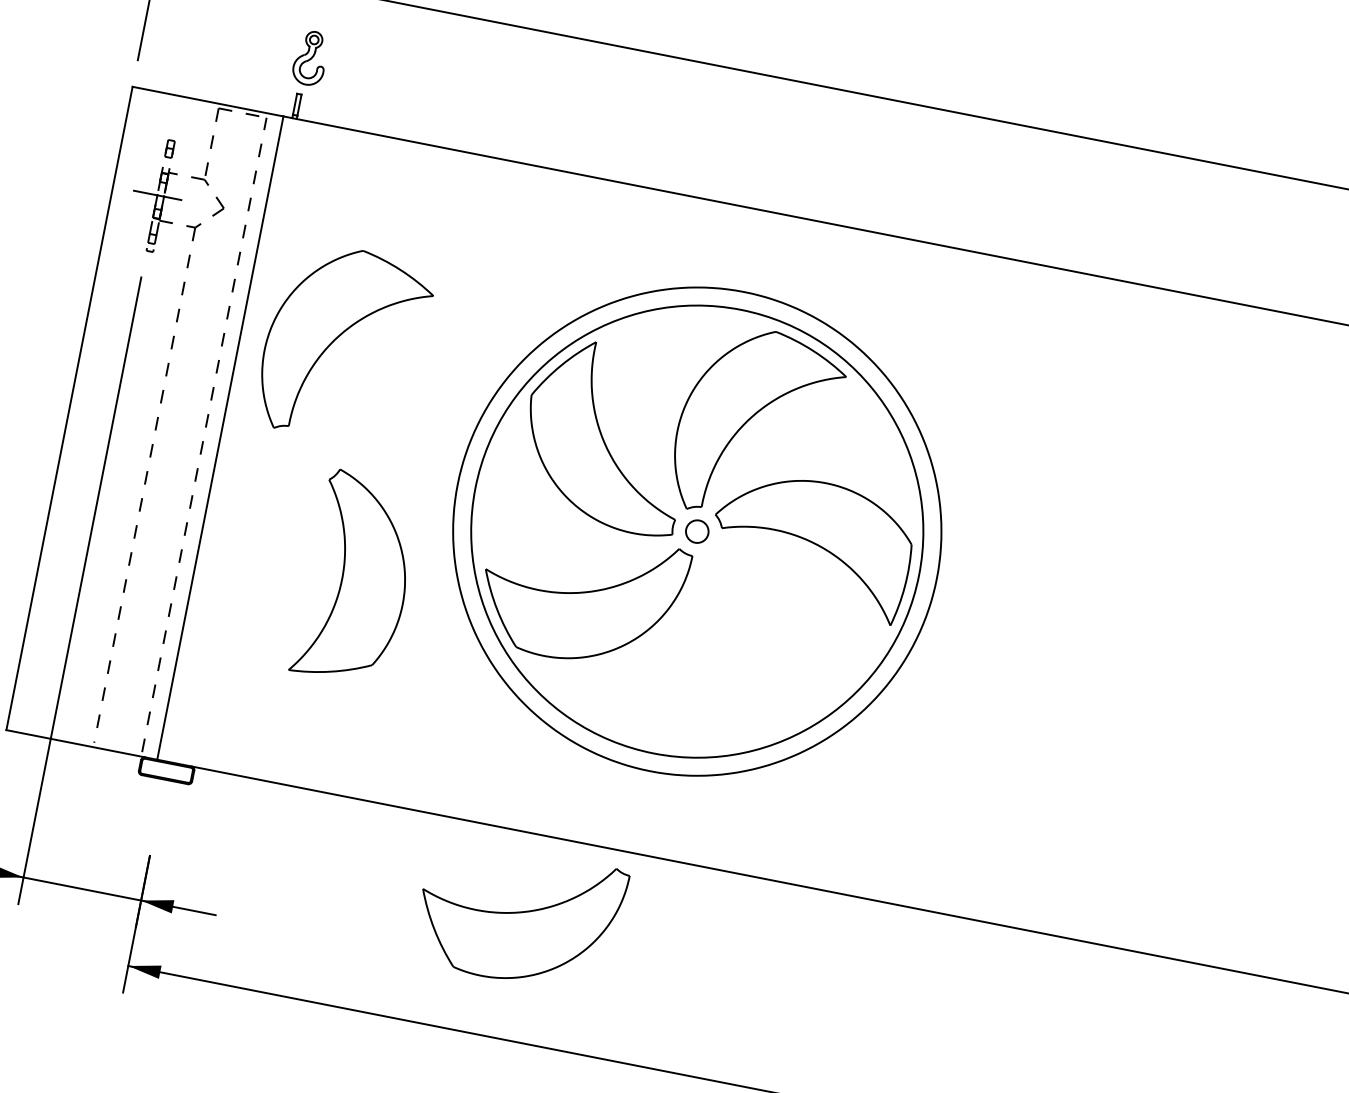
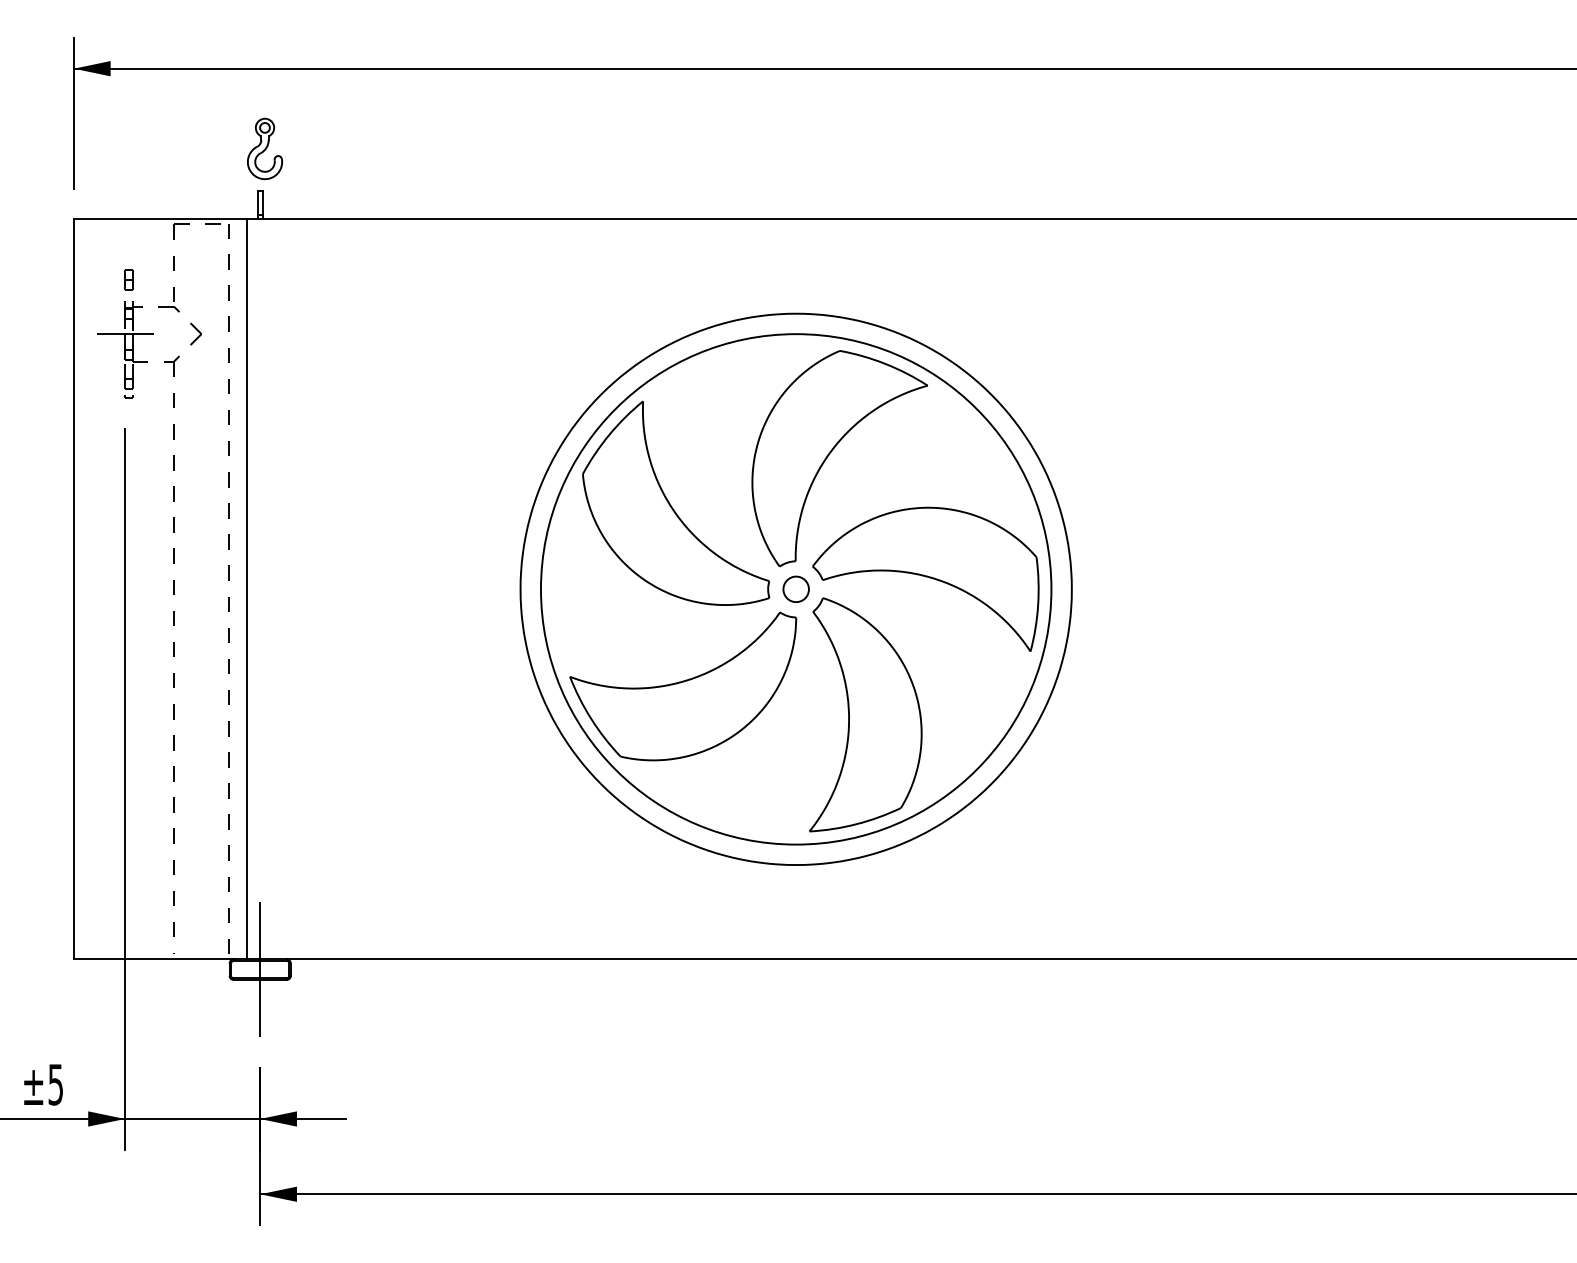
part: (339, 337) -> (357, 451), removed
part: (357, 577) -> (865, 714), moved
line: (166, 770) -> (260, 969), added
part: (520, 916) -> (683, 1054), removed

